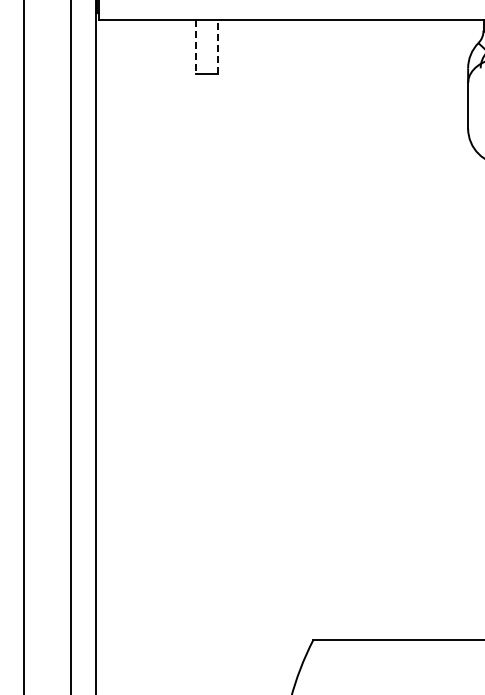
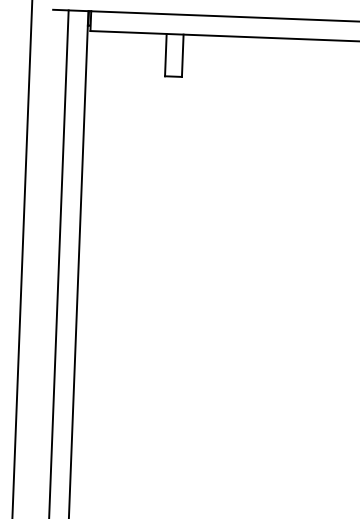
line: (196, 46) -> (166, 54), dashed -> solid
line: (217, 46) -> (182, 55), dashed -> solid

